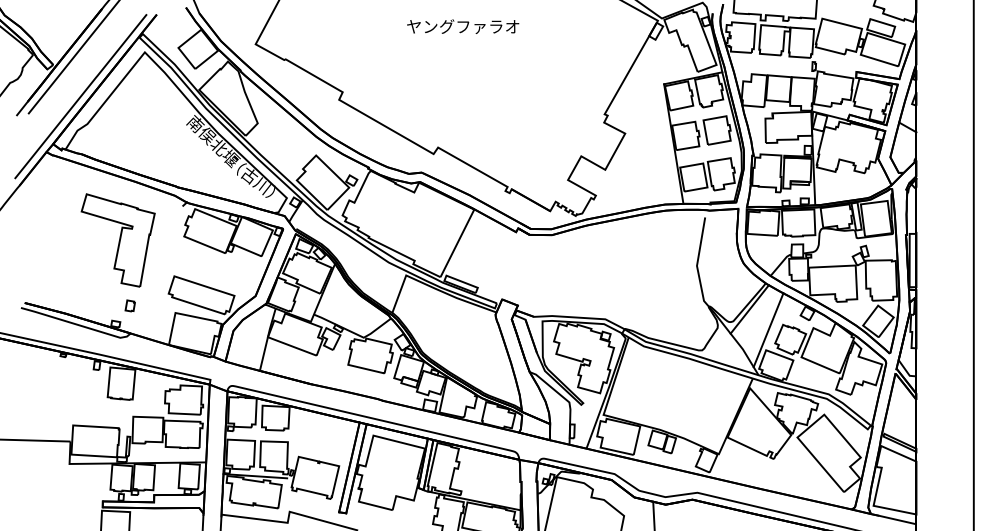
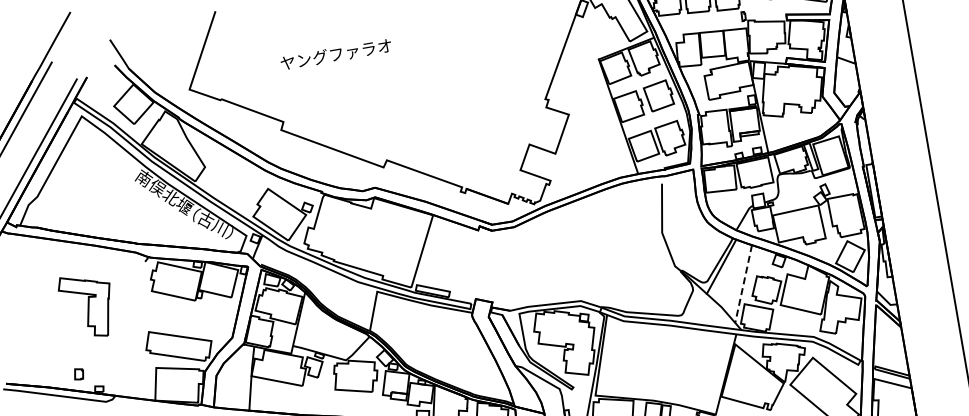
text: (463, 26) -> (336, 54), moved
part: (117, 240) -> (86, 306), size x0.7
part: (129, 305) -> (78, 373), moved
line: (768, 330) -> (743, 284), solid -> dashed

